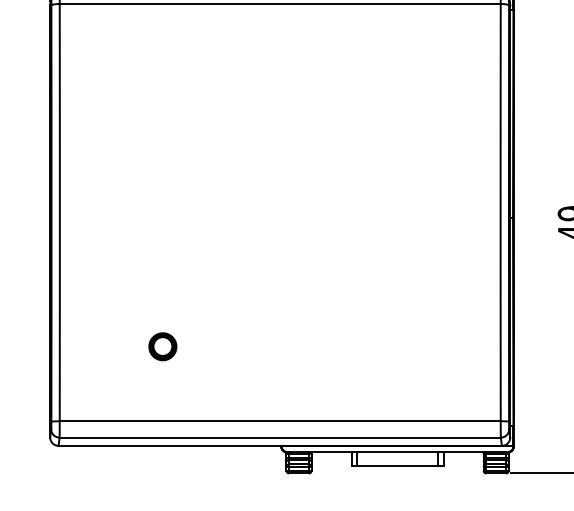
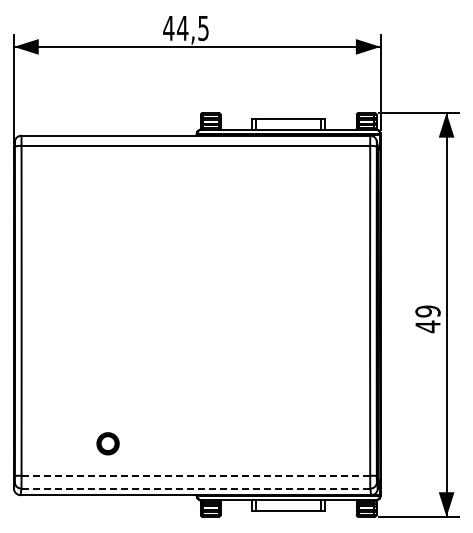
part: (162, 346) -> (107, 443), moved
line: (279, 420) -> (195, 475), solid -> dashed
line: (279, 437) -> (195, 488), solid -> dashed

